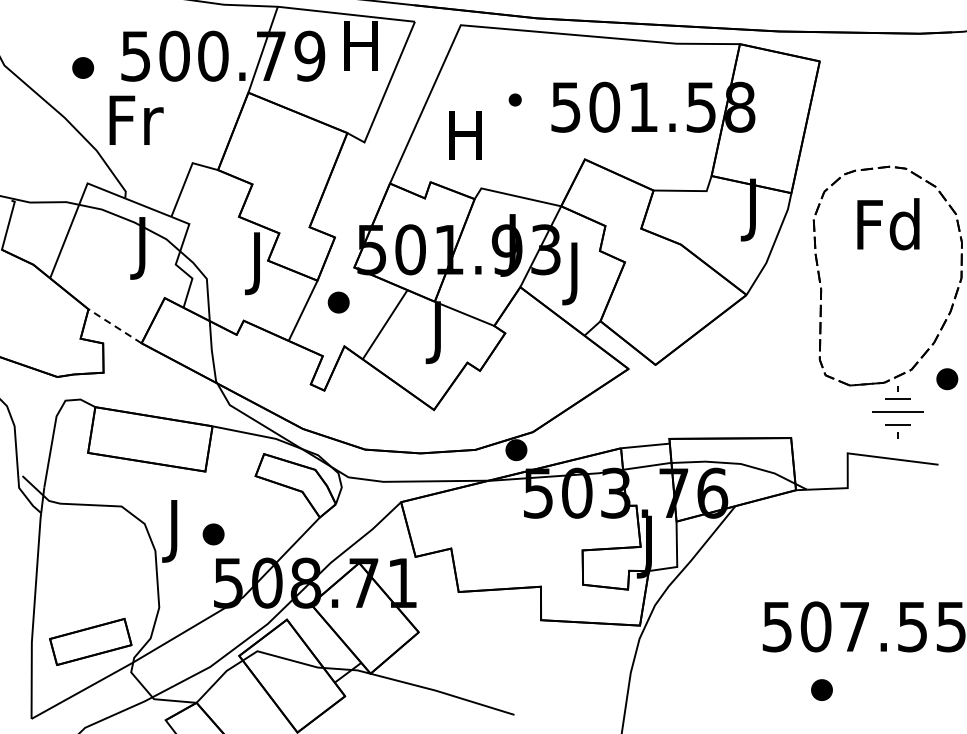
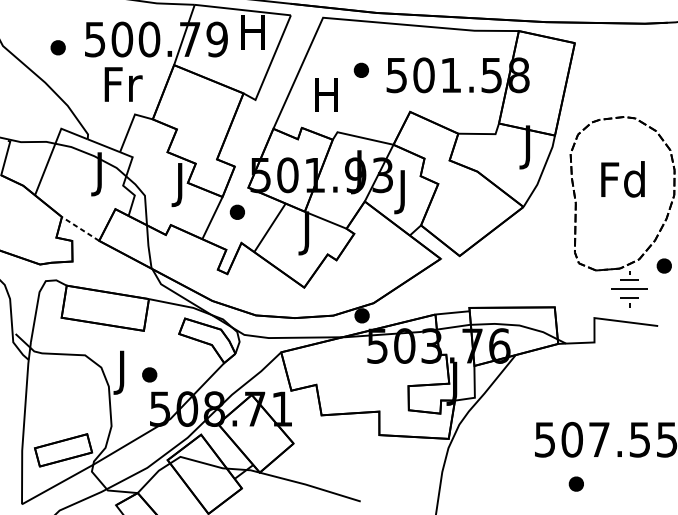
part: (514, 98) -> (360, 69), size x1.67
text: (136, 120) -> (123, 84), moved
text: (887, 224) -> (622, 179), moved

